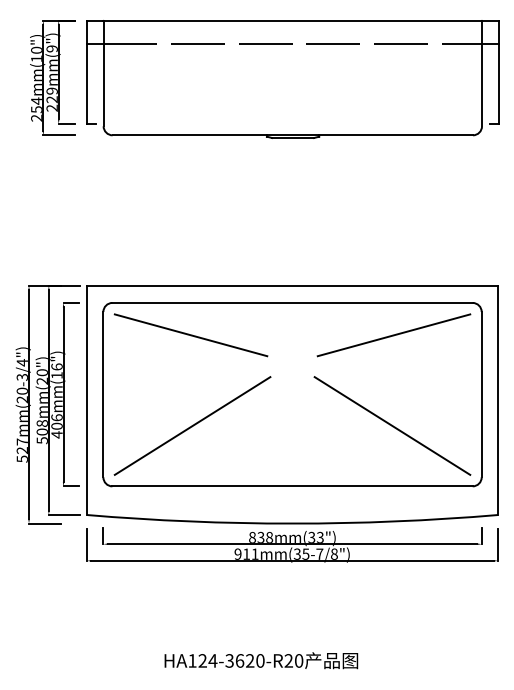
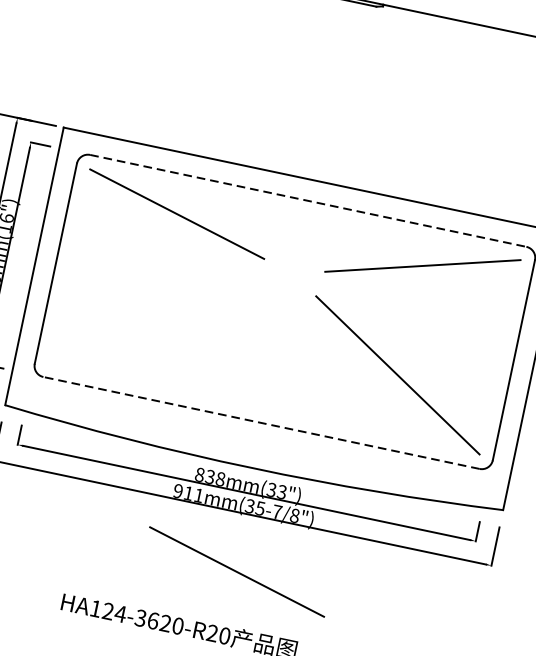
line: (293, 302) -> (309, 200), solid -> dashed
line: (192, 425) -> (155, 323), removed
line: (292, 486) -> (261, 423), solid -> dashed
line: (297, 608) -> (236, 572), added

